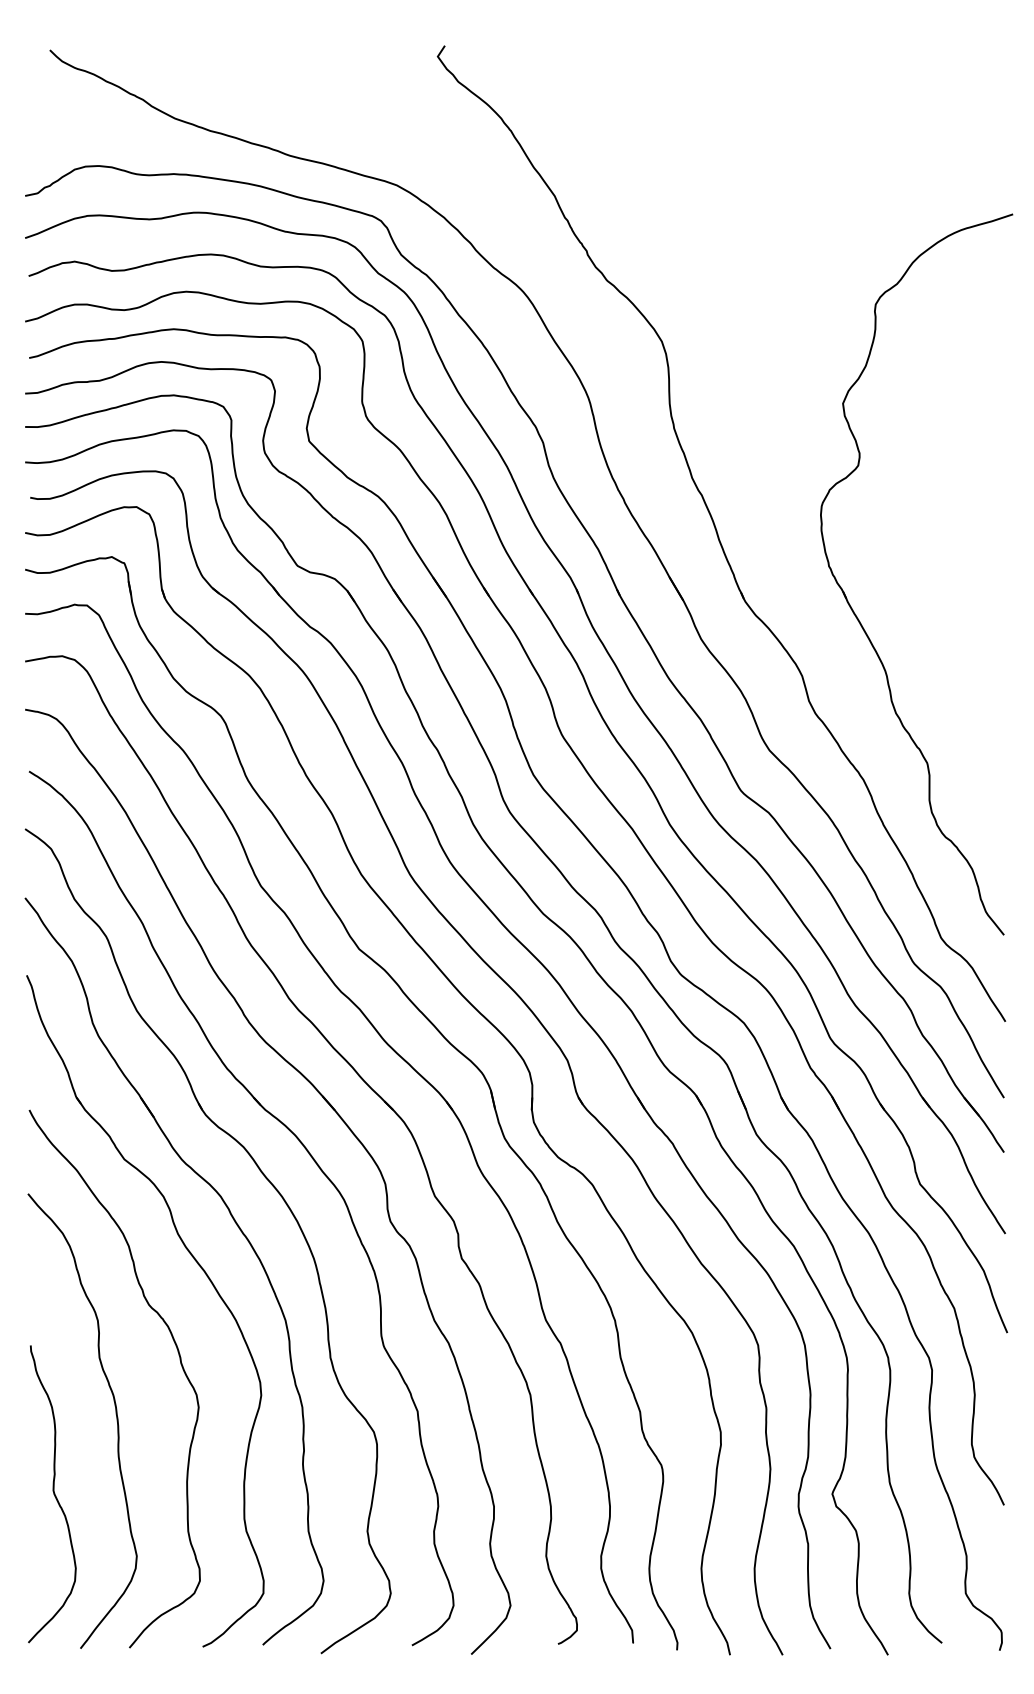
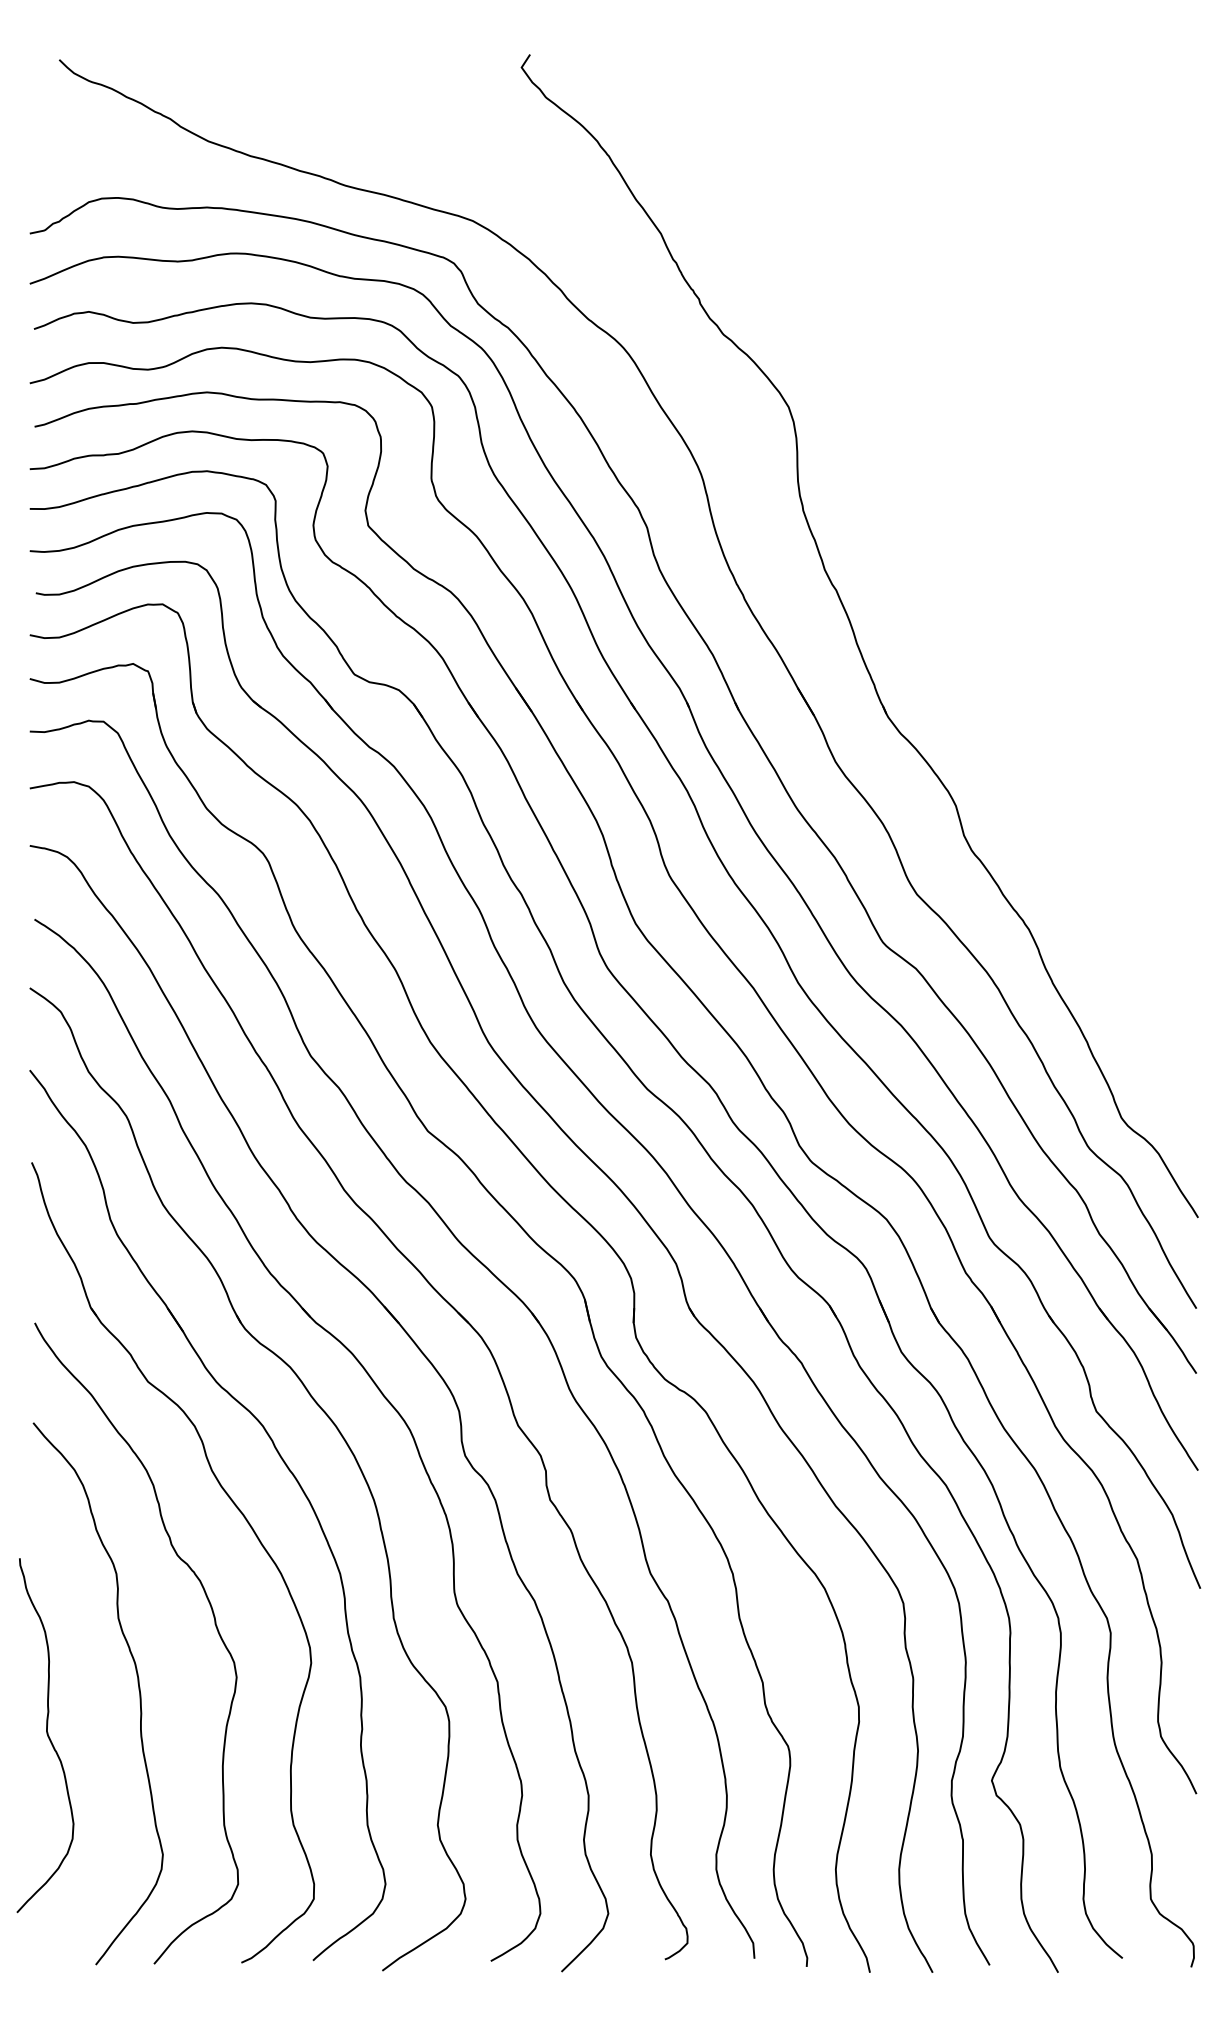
part: (853, 609) -> (1017, 726), removed
curve: (53, 1494) -> (46, 1735), moved

